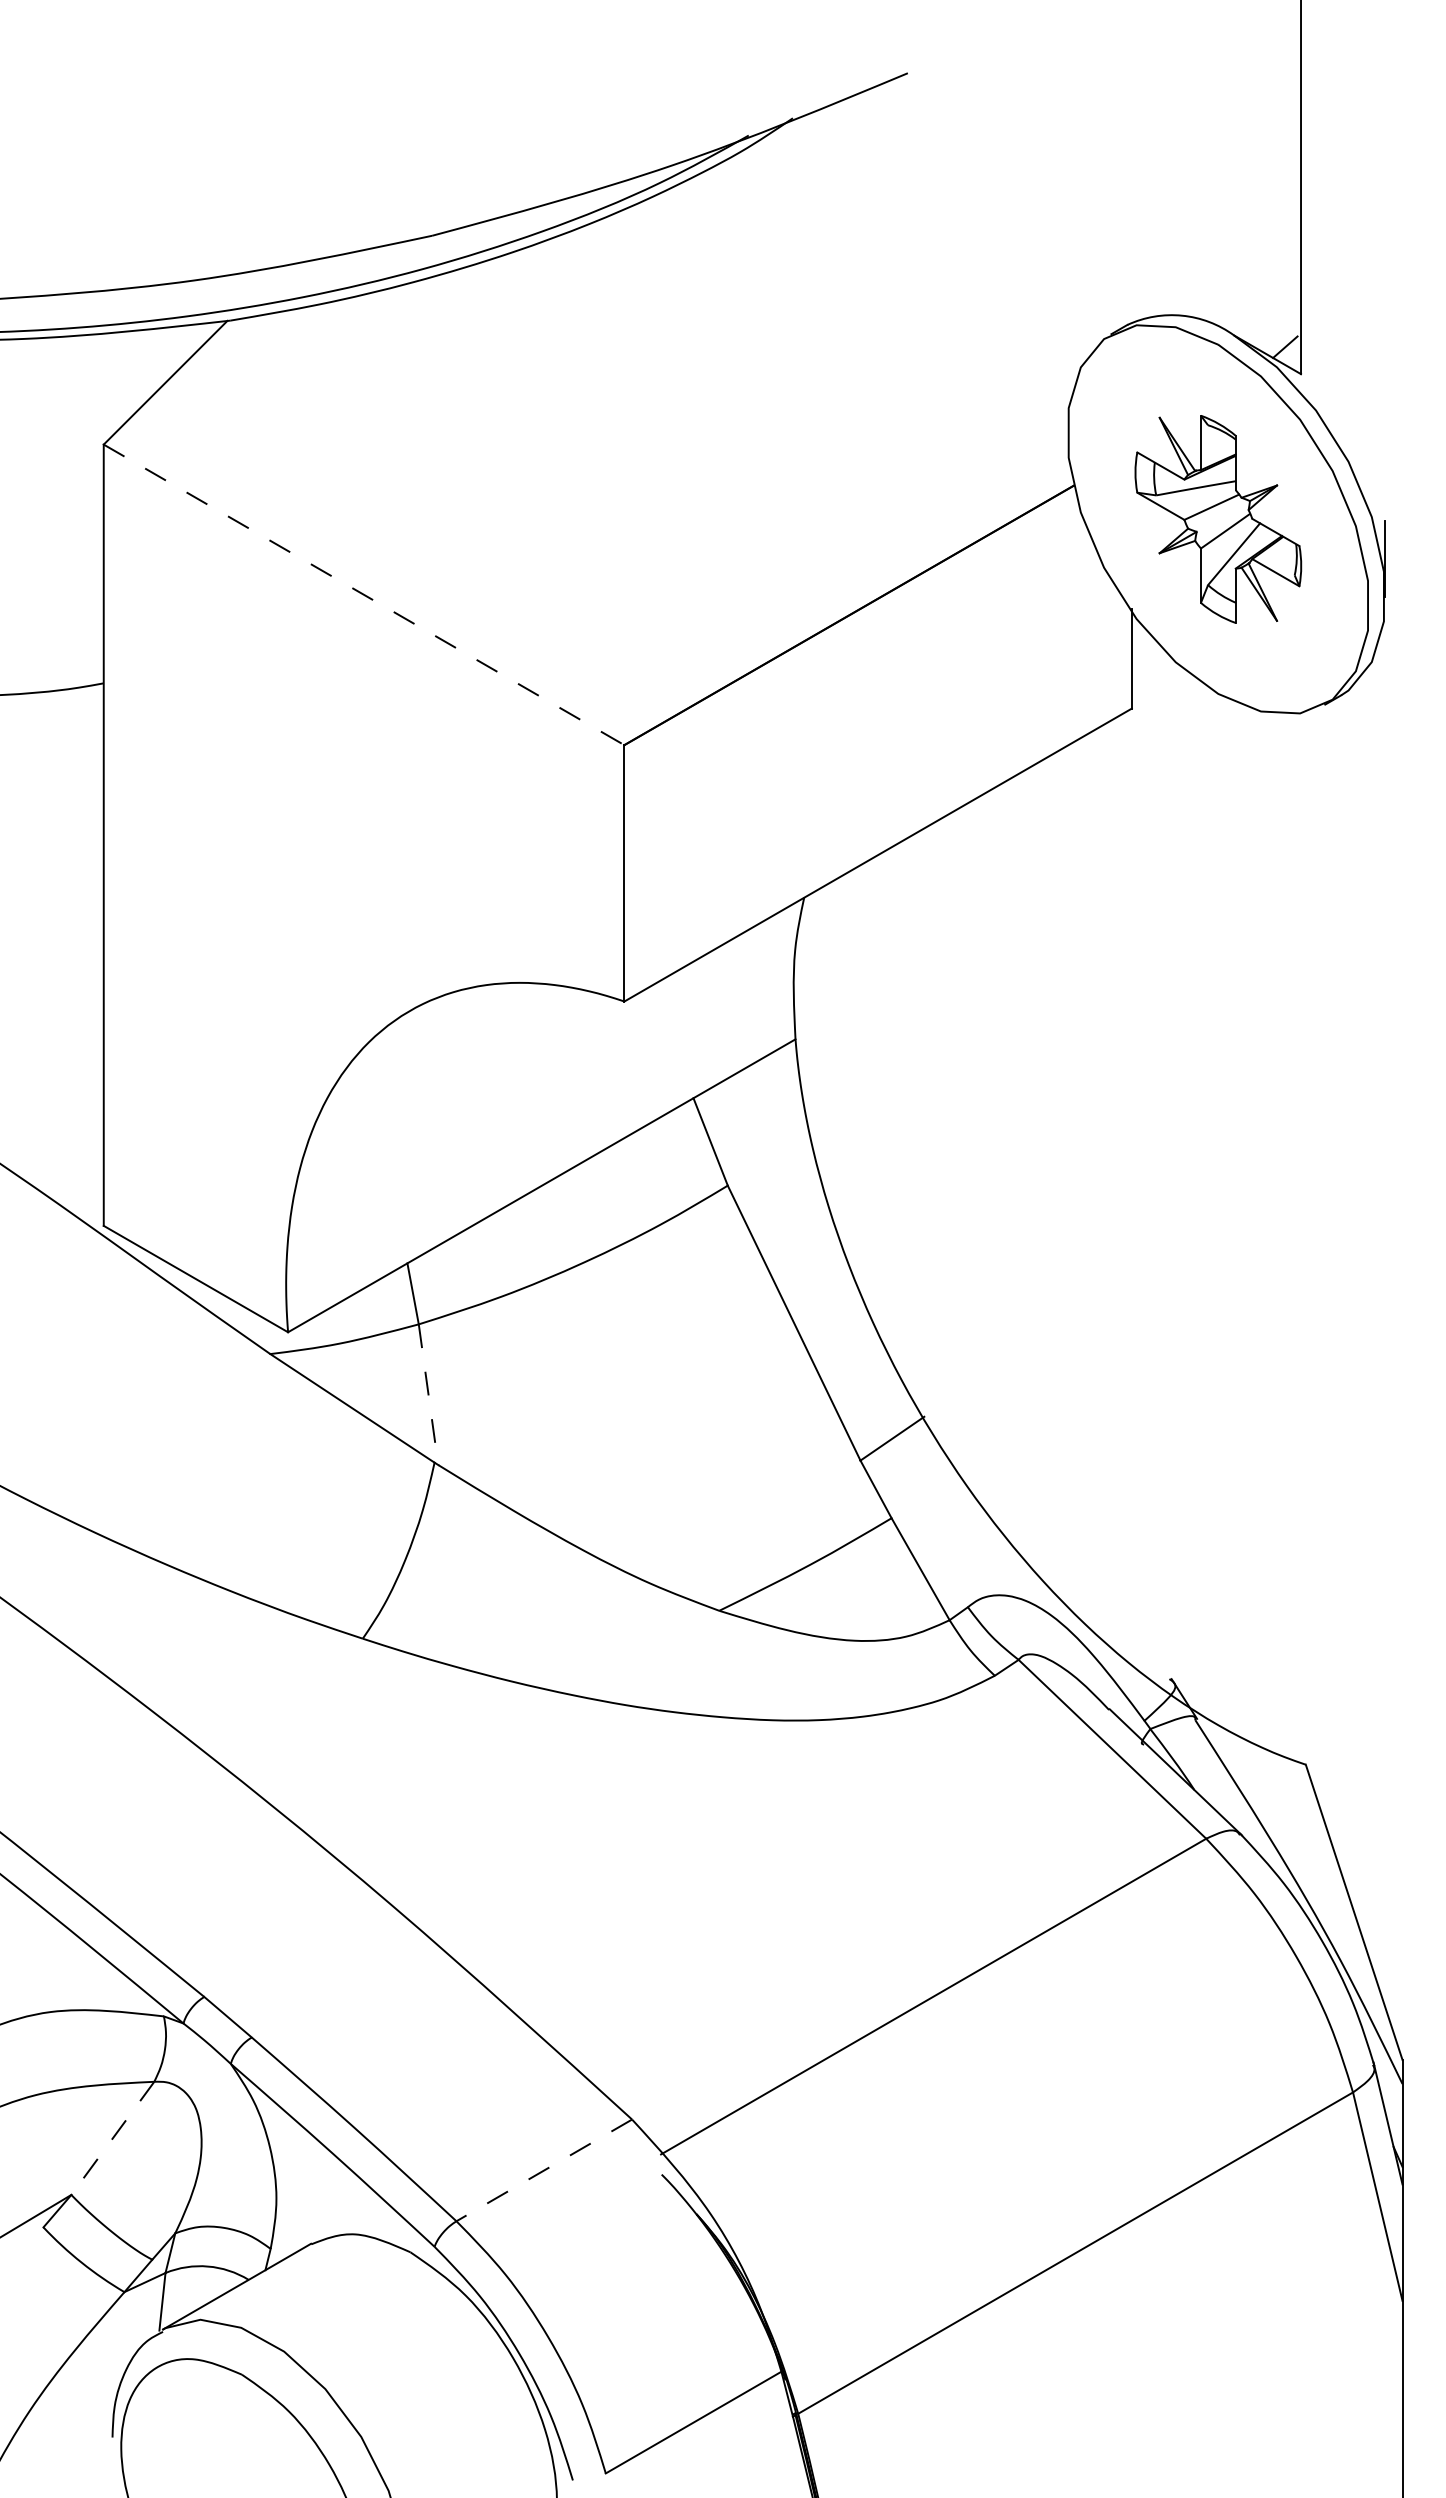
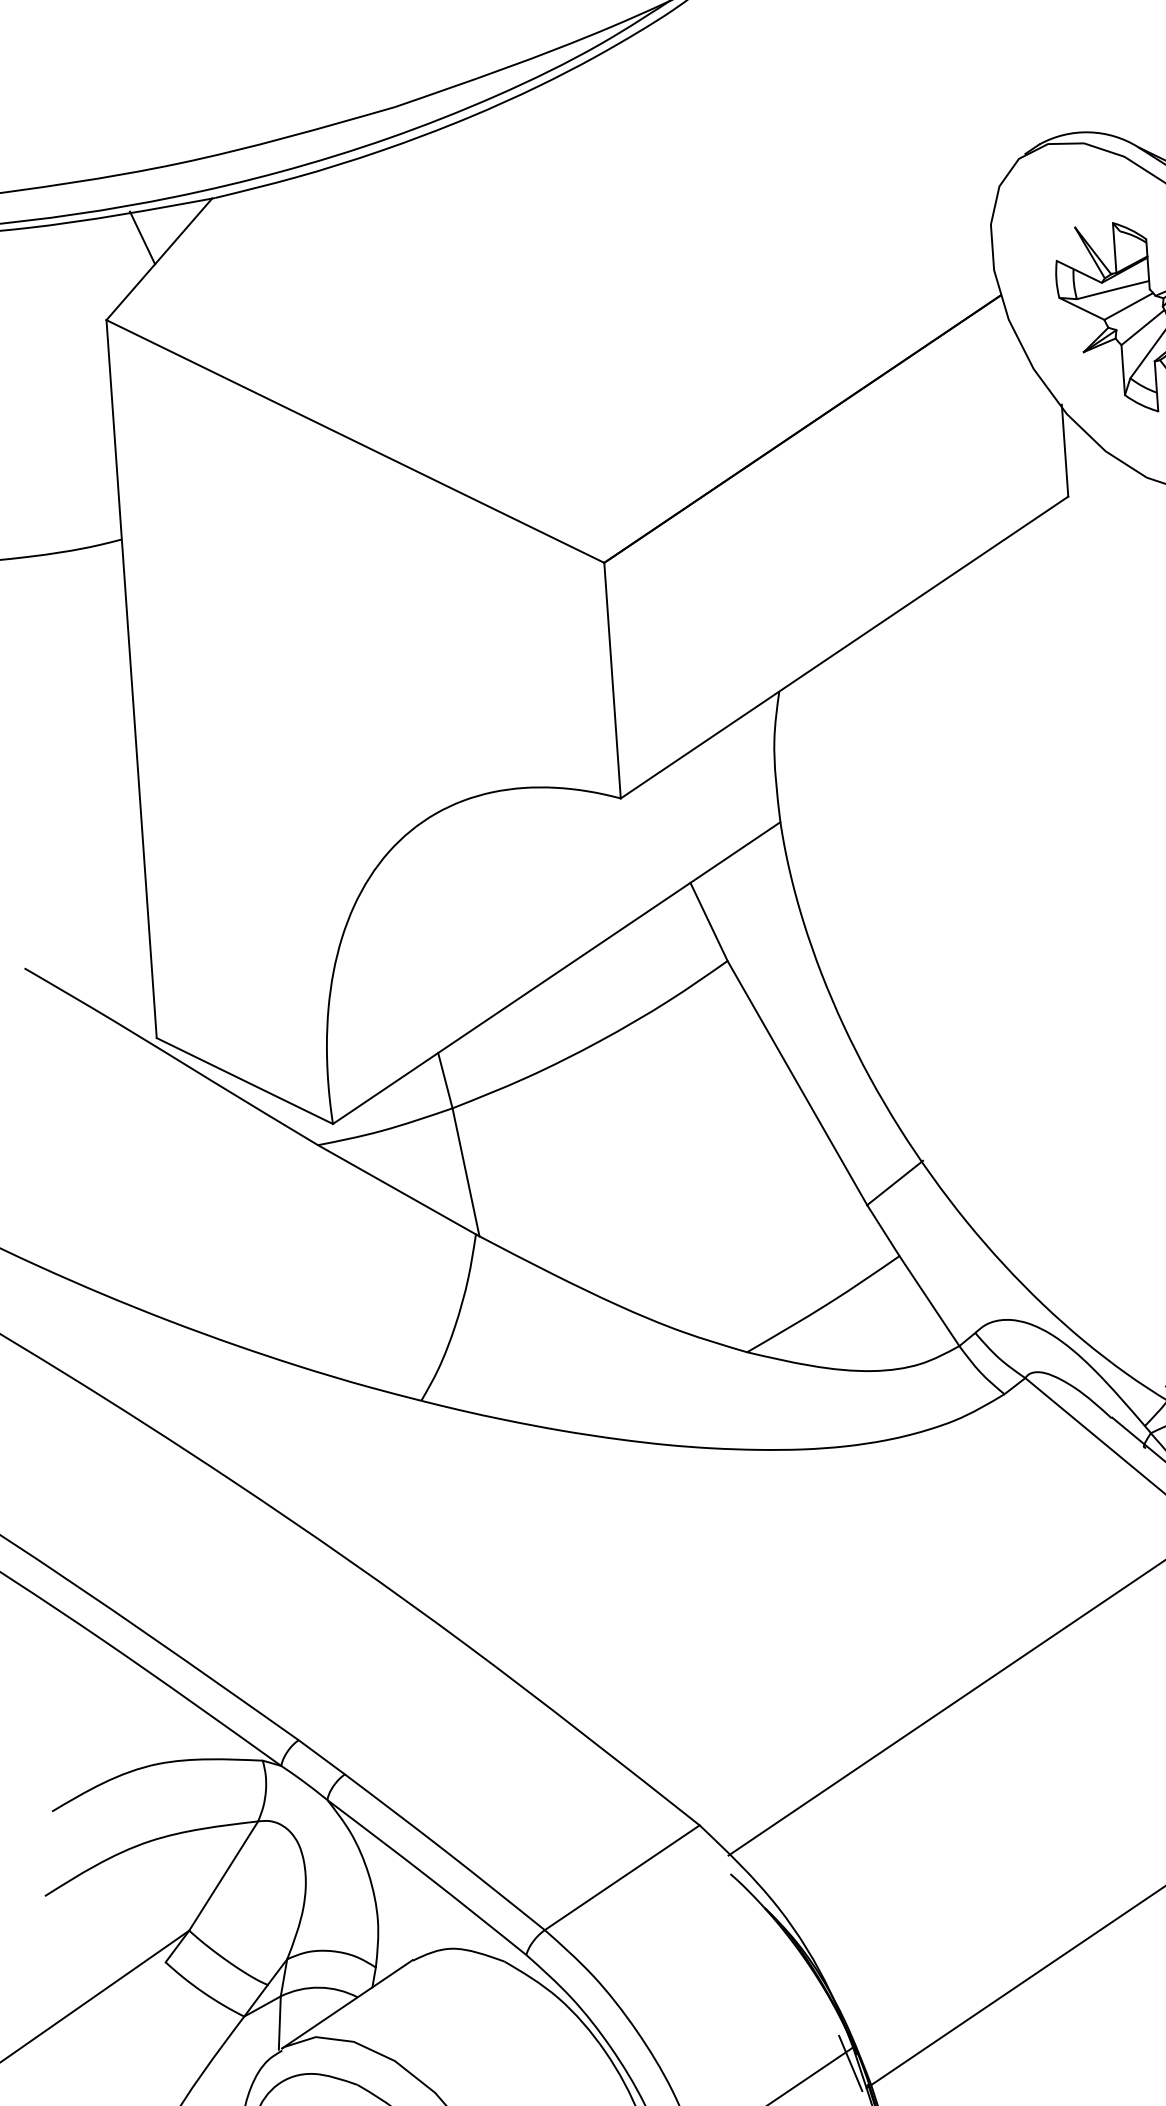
line: (148, 357) -> (142, 237), added
line: (364, 594) -> (355, 441), dashed -> solid
line: (428, 1394) -> (465, 1172), dashed -> solid
line: (112, 2138) -> (223, 1876), dashed -> solid
line: (543, 2170) -> (621, 1877), dashed -> solid
line: (777, 2388) -> (850, 2063), added

